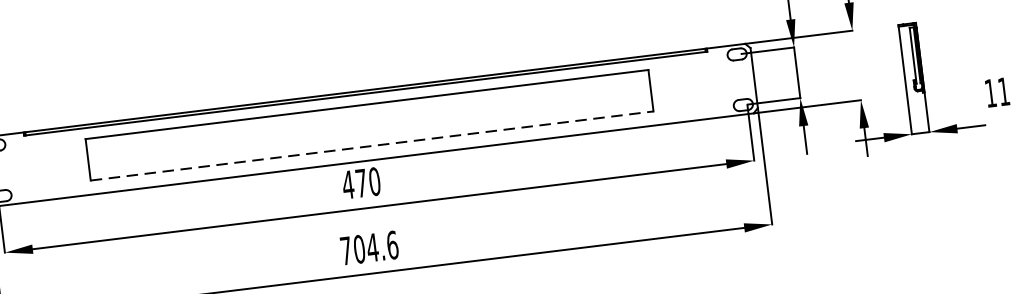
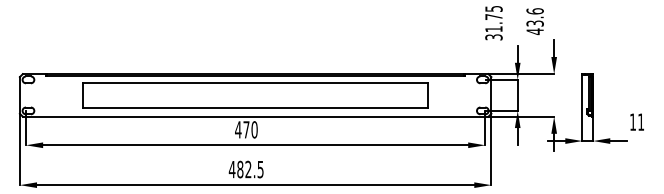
line: (373, 146) -> (256, 108), dashed -> solid
text: (367, 248) -> (245, 169), 704.6 -> 482.5

